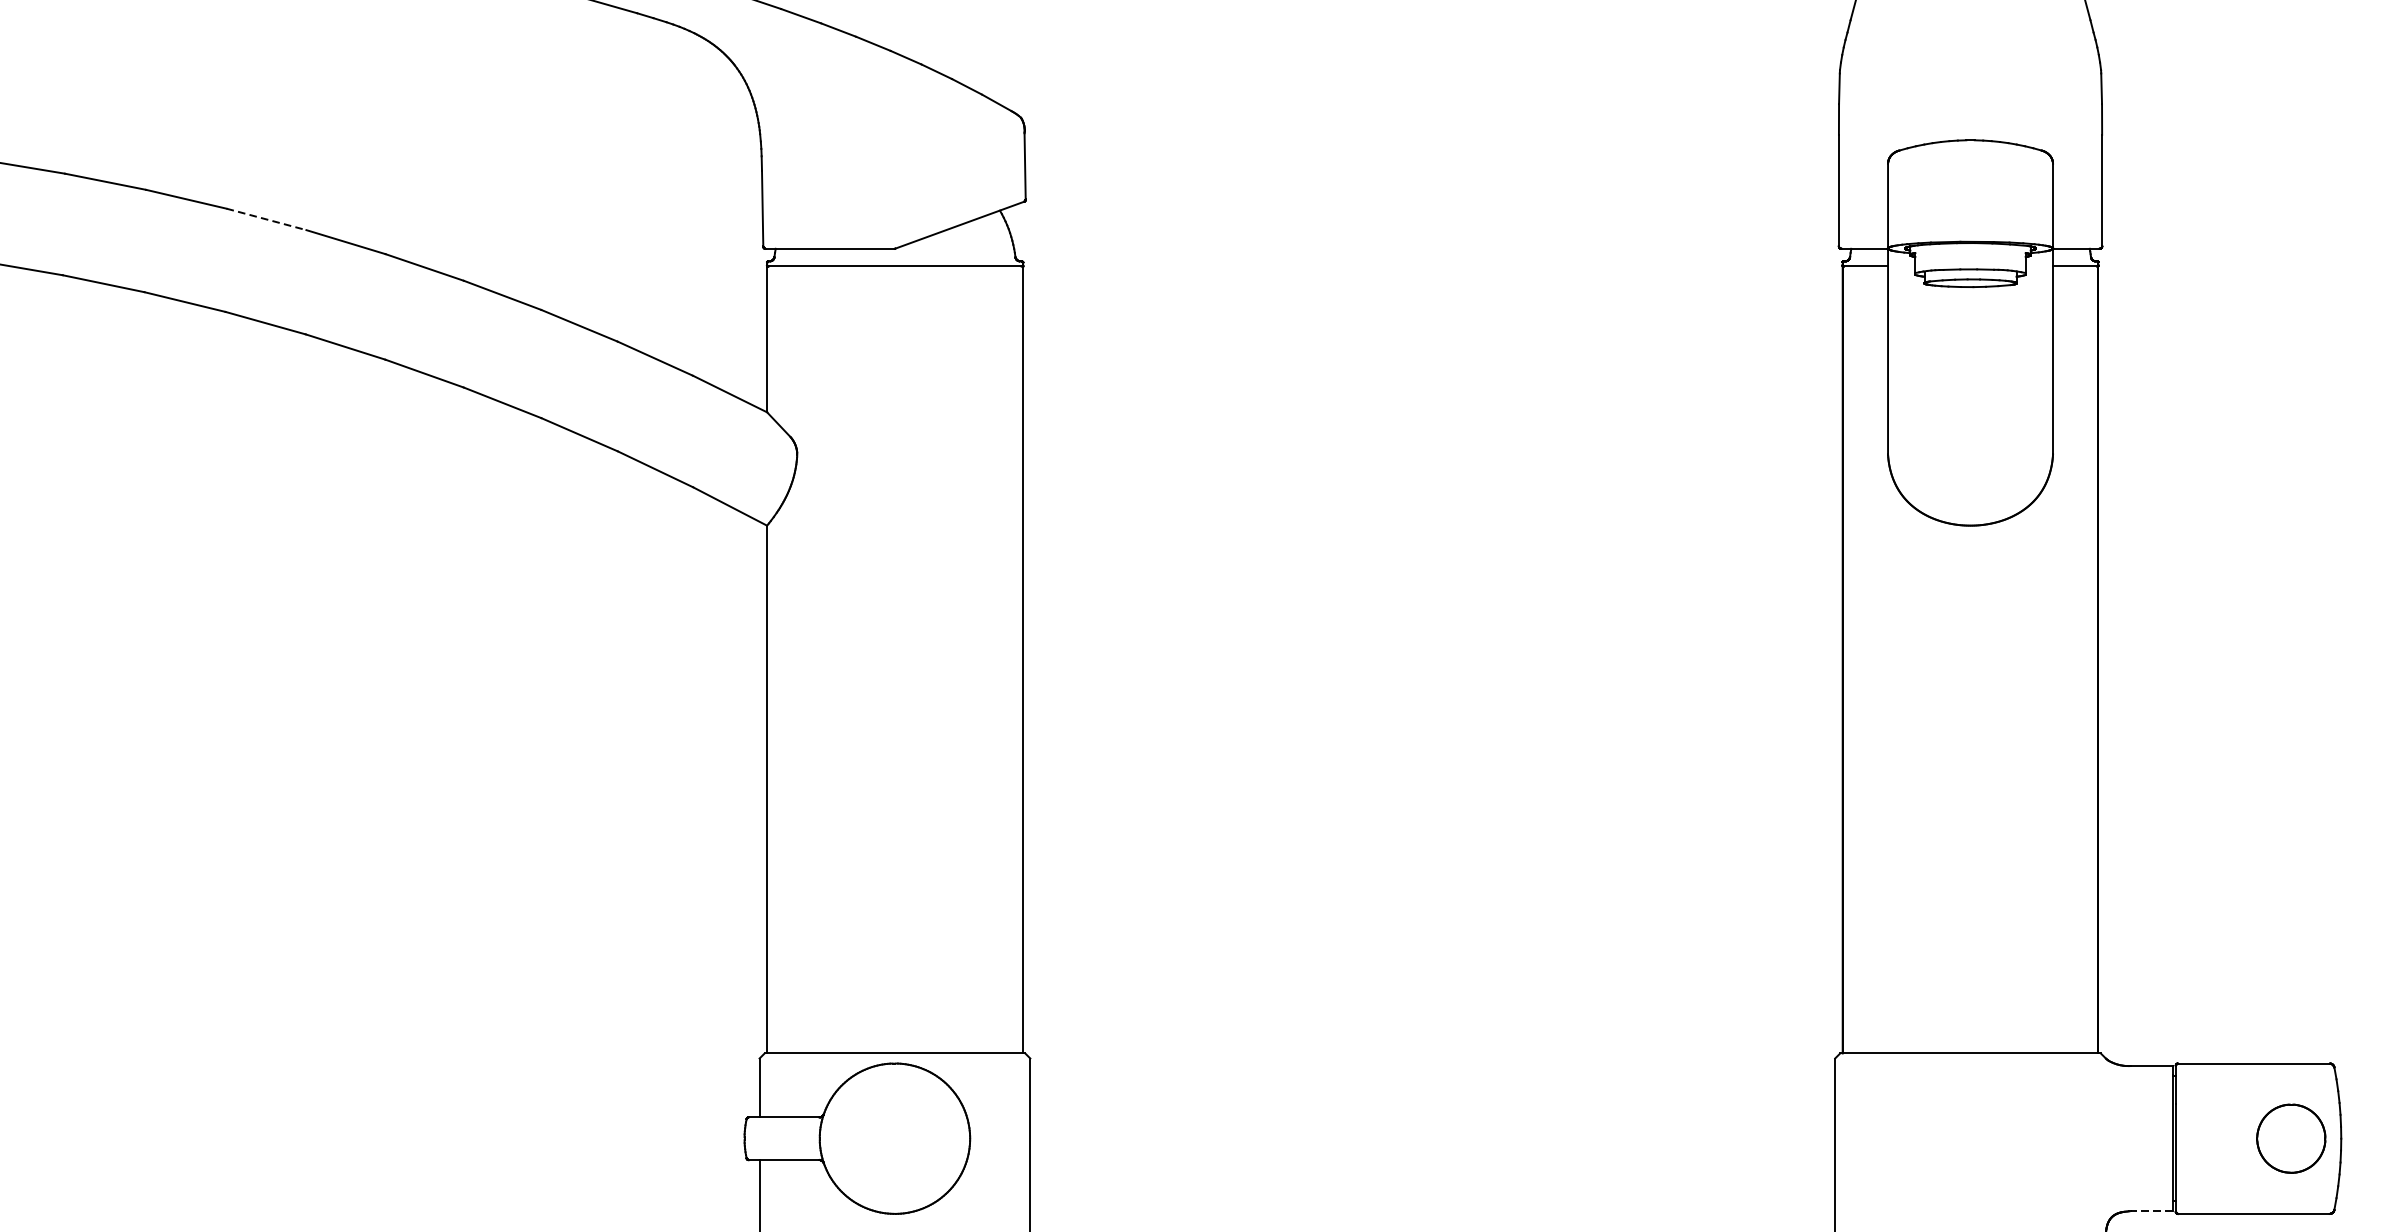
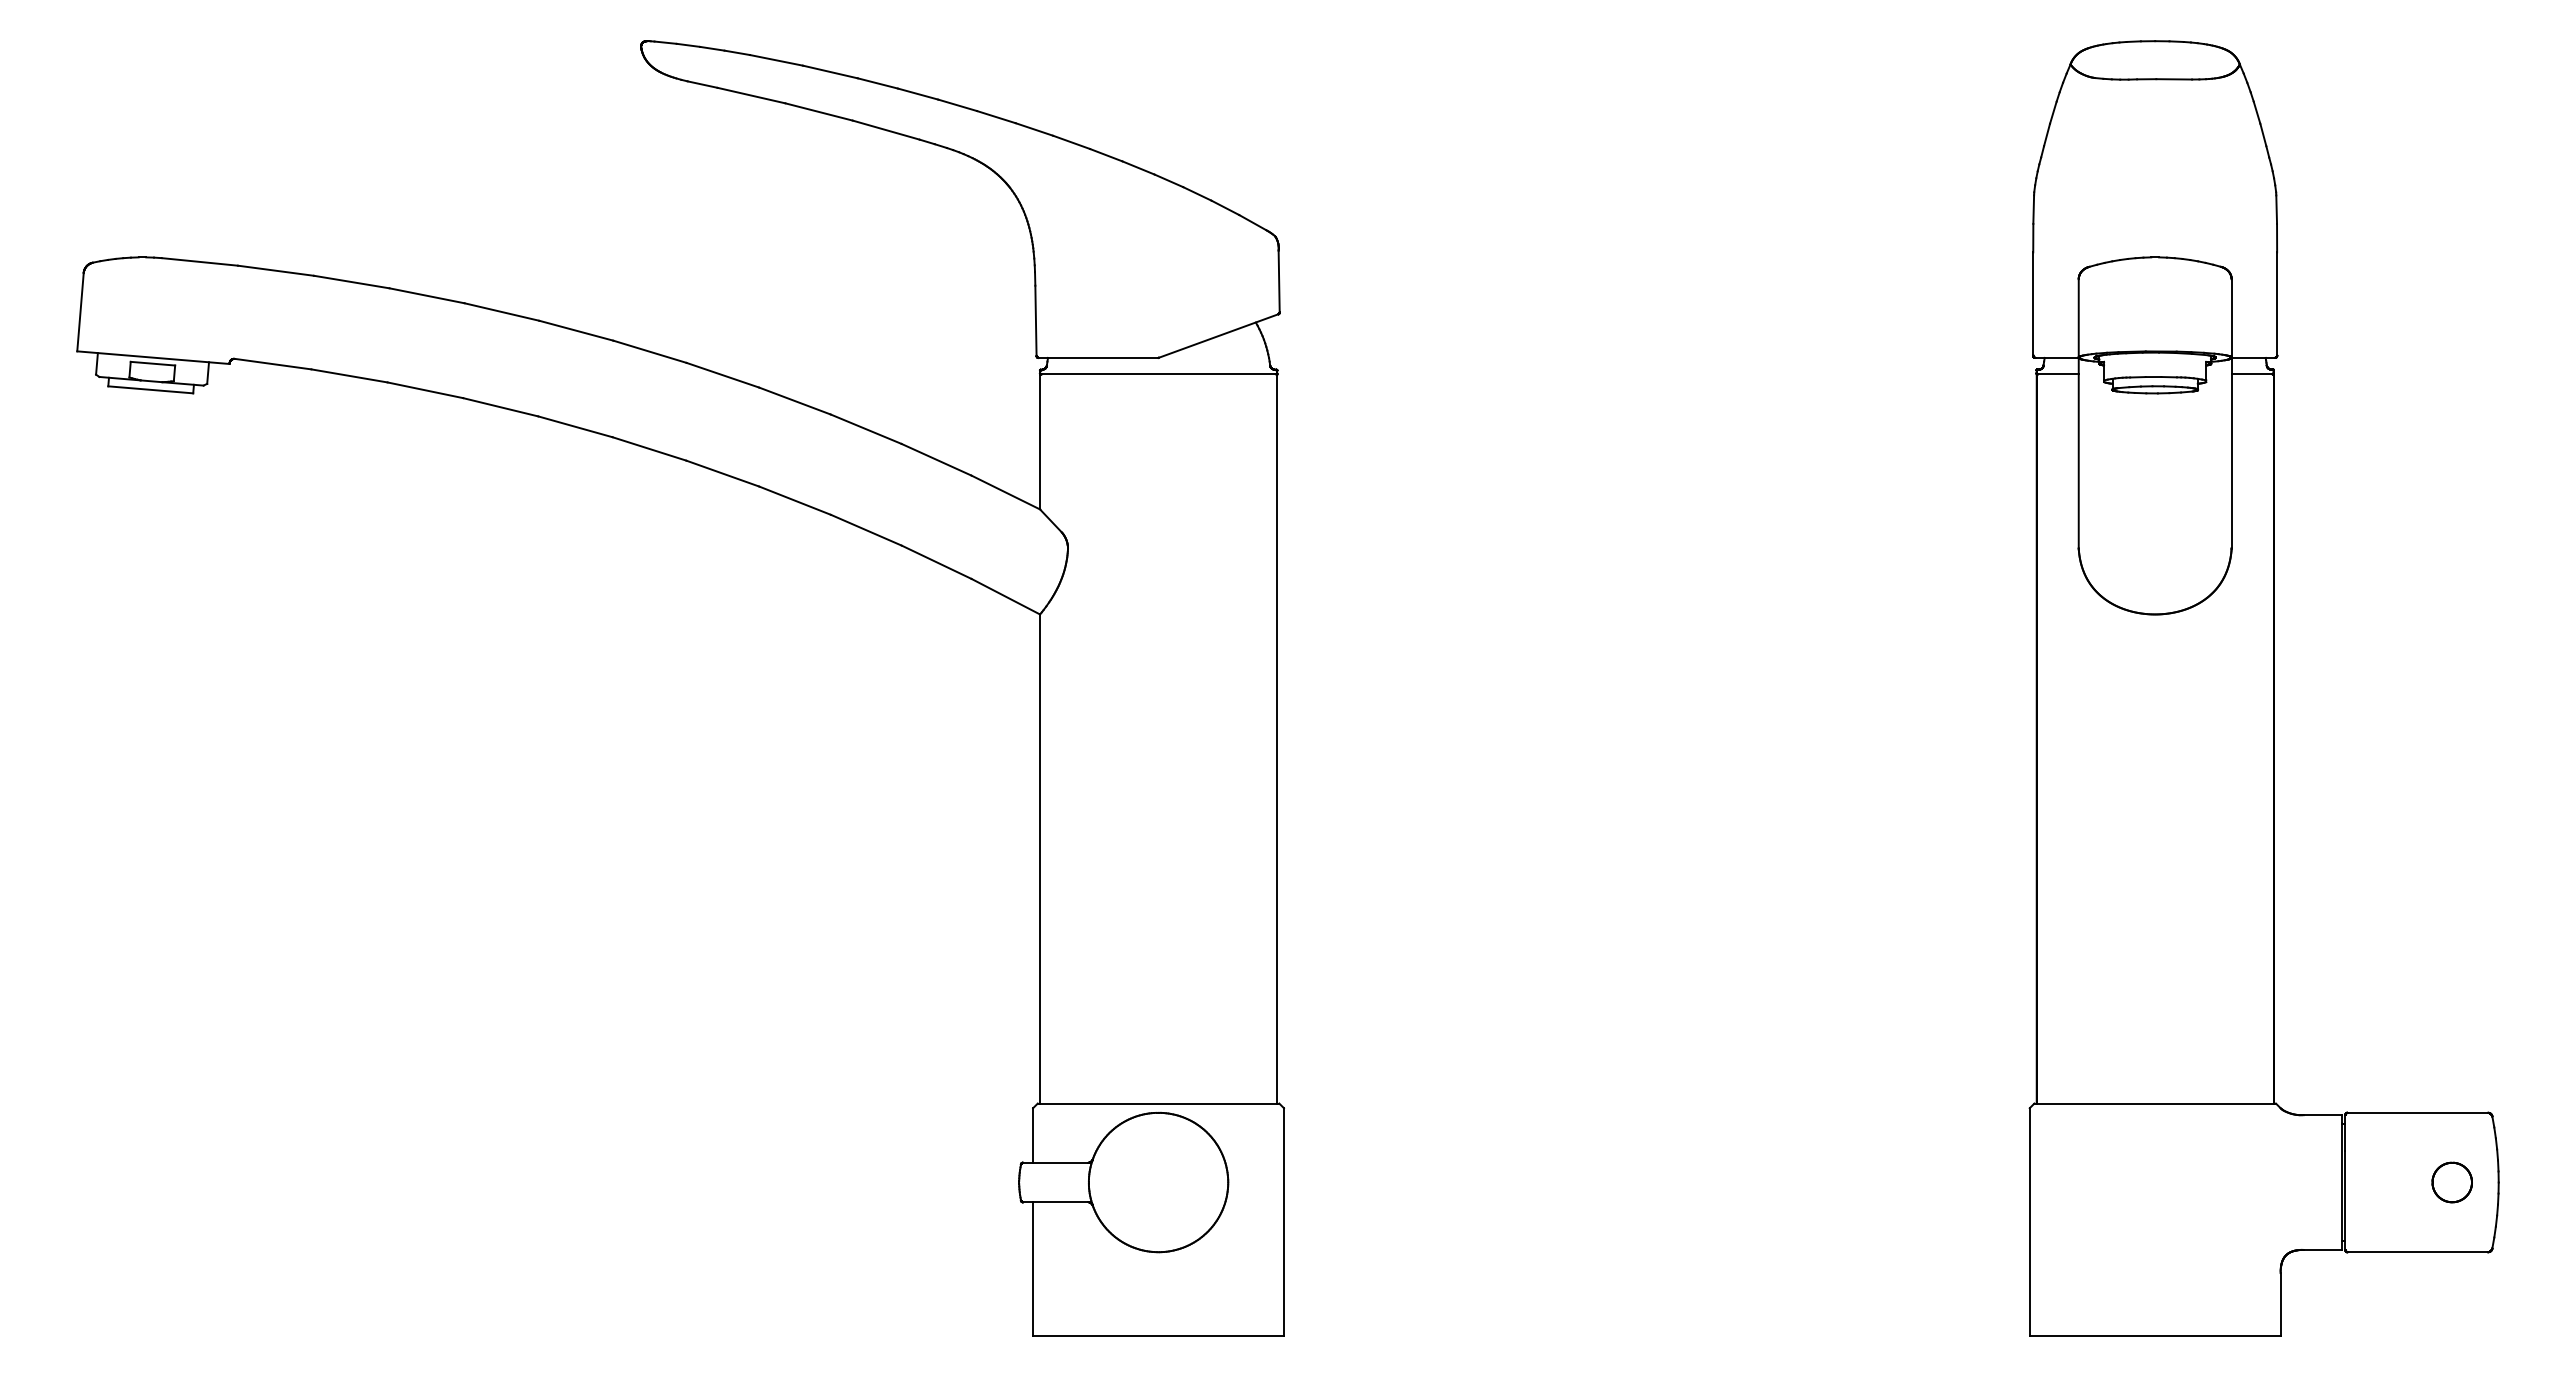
line: (266, 219) -> (576, 330), dashed -> solid
part: (2290, 1138) -> (2451, 1182), size x0.62
line: (2151, 1210) -> (2322, 1249), dashed -> solid

